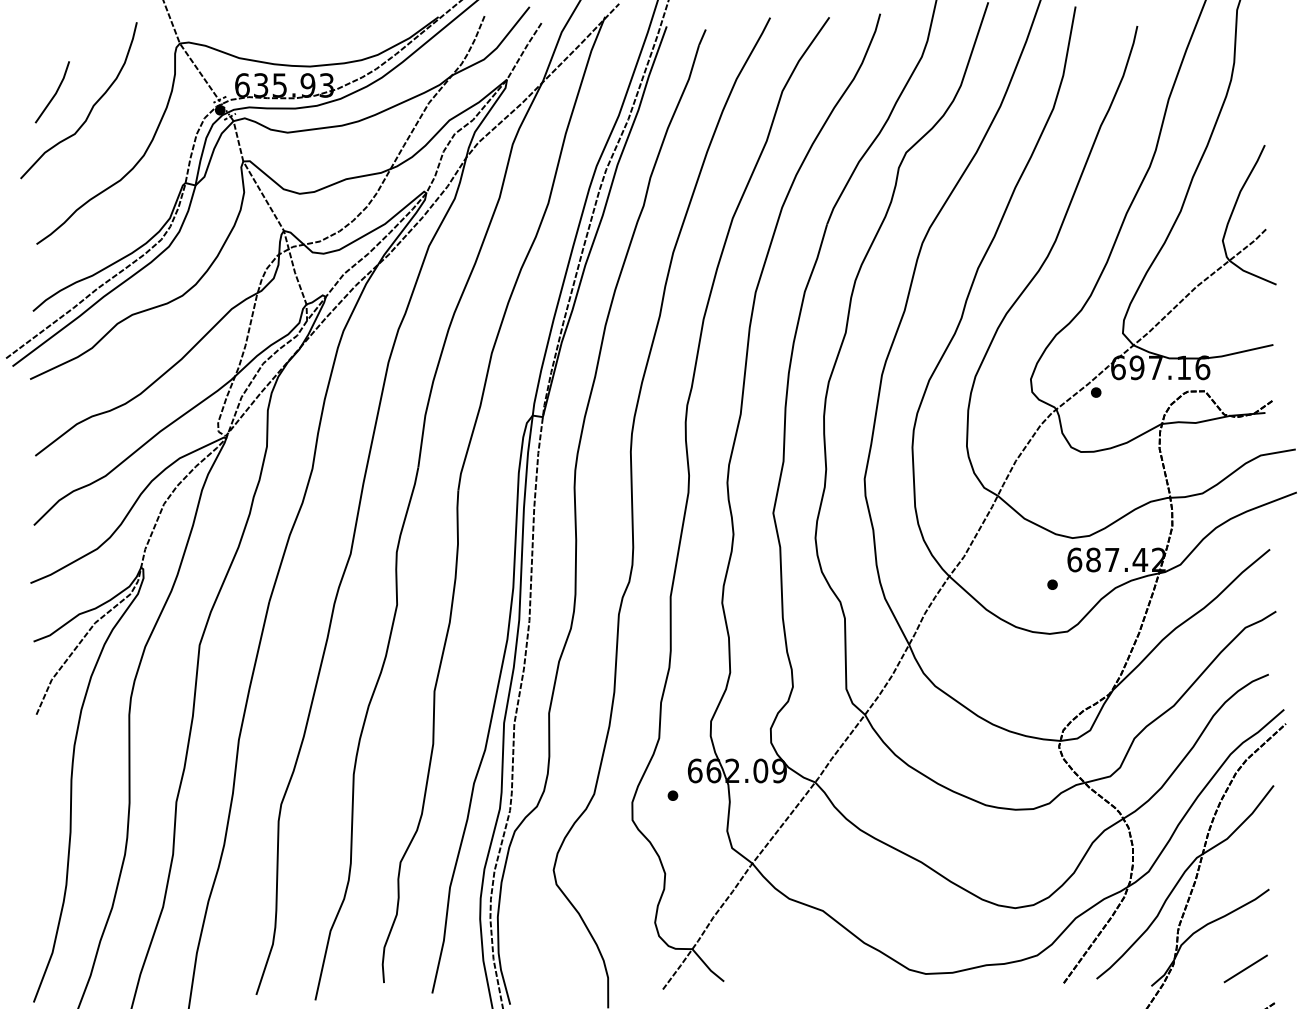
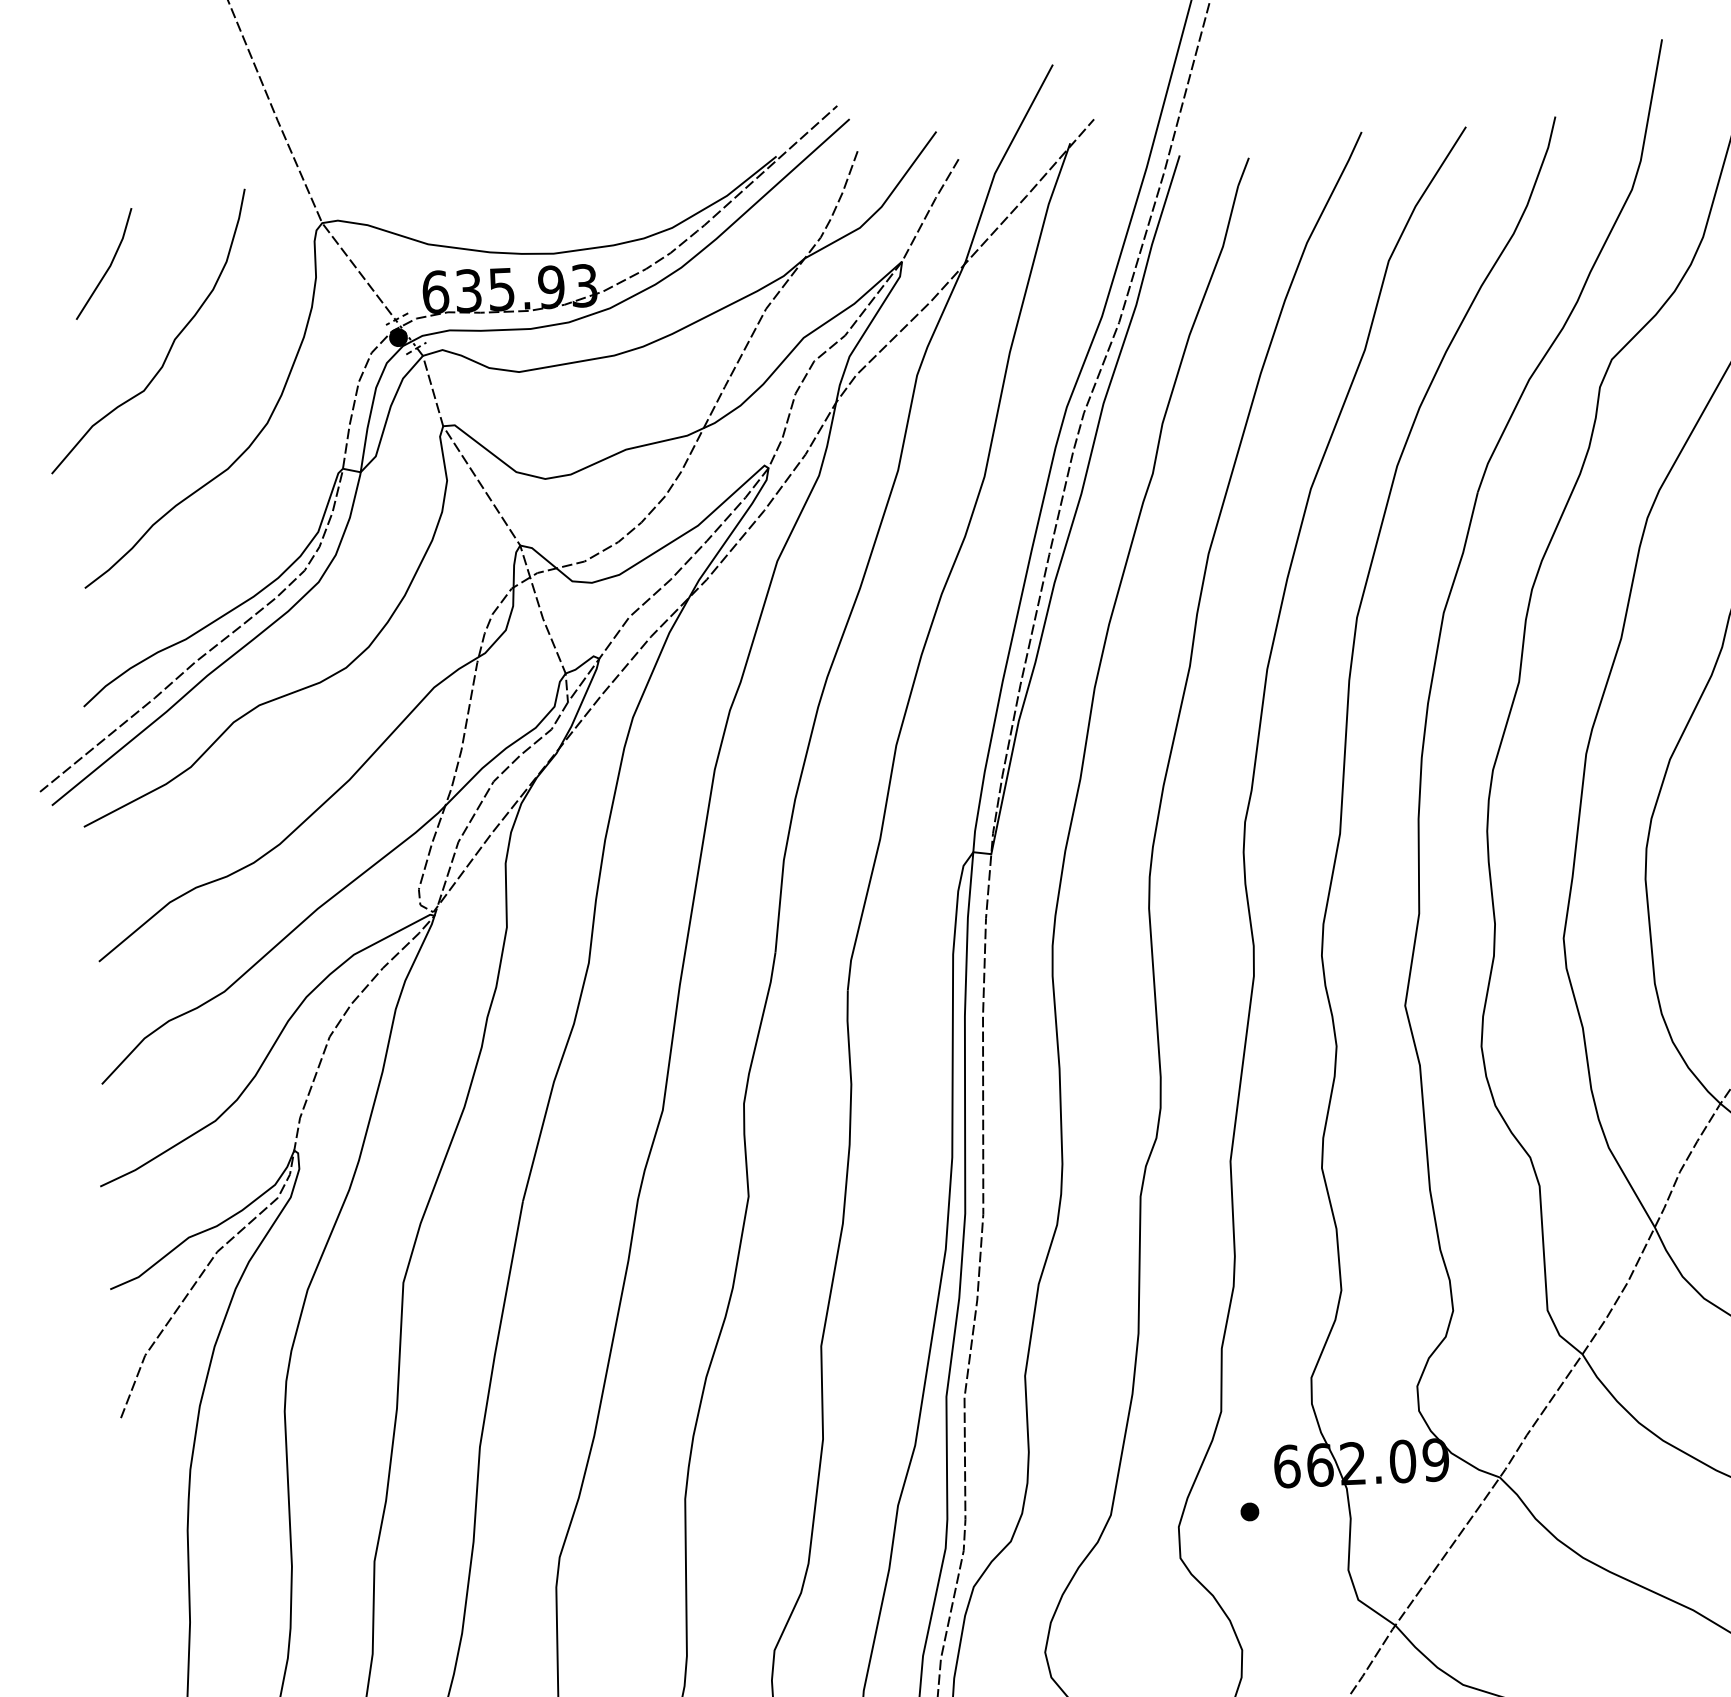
line: (54, 93) -> (107, 265), moved

